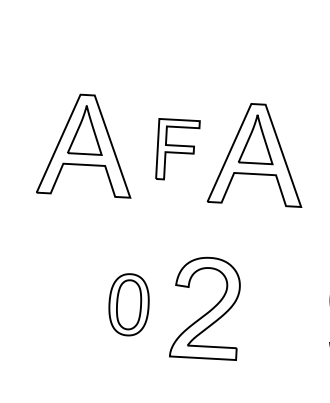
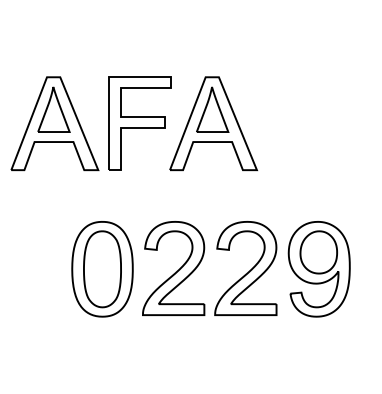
part: (177, 149) -> (139, 123), size x1.67
part: (129, 304) -> (102, 269), size x1.67
part: (283, 312) -> (245, 268), added

